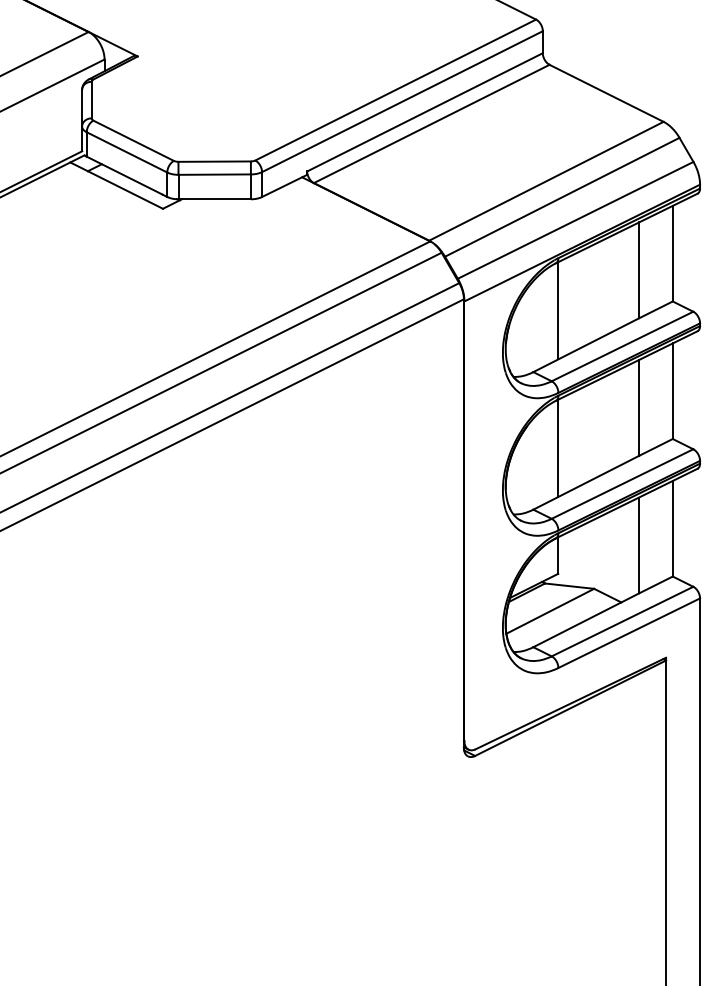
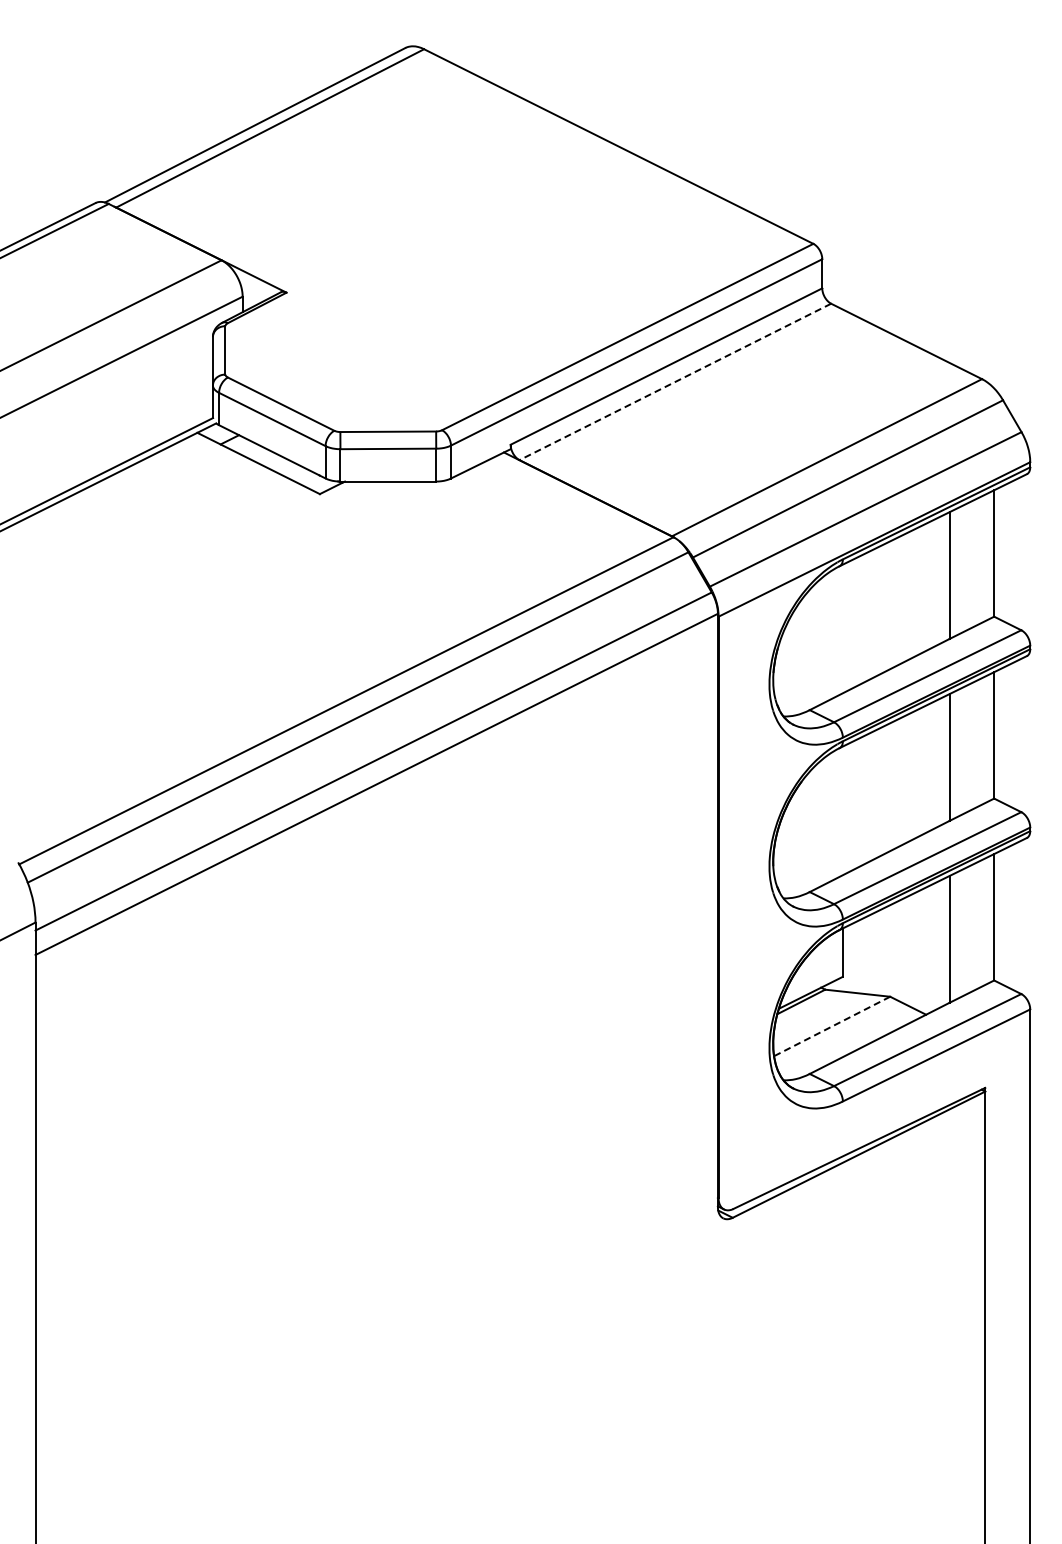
line: (431, 124) -> (674, 382), solid -> dashed
line: (558, 310) -> (842, 628), removed
line: (558, 448) -> (842, 810), removed
line: (549, 611) -> (831, 1026), solid -> dashed

